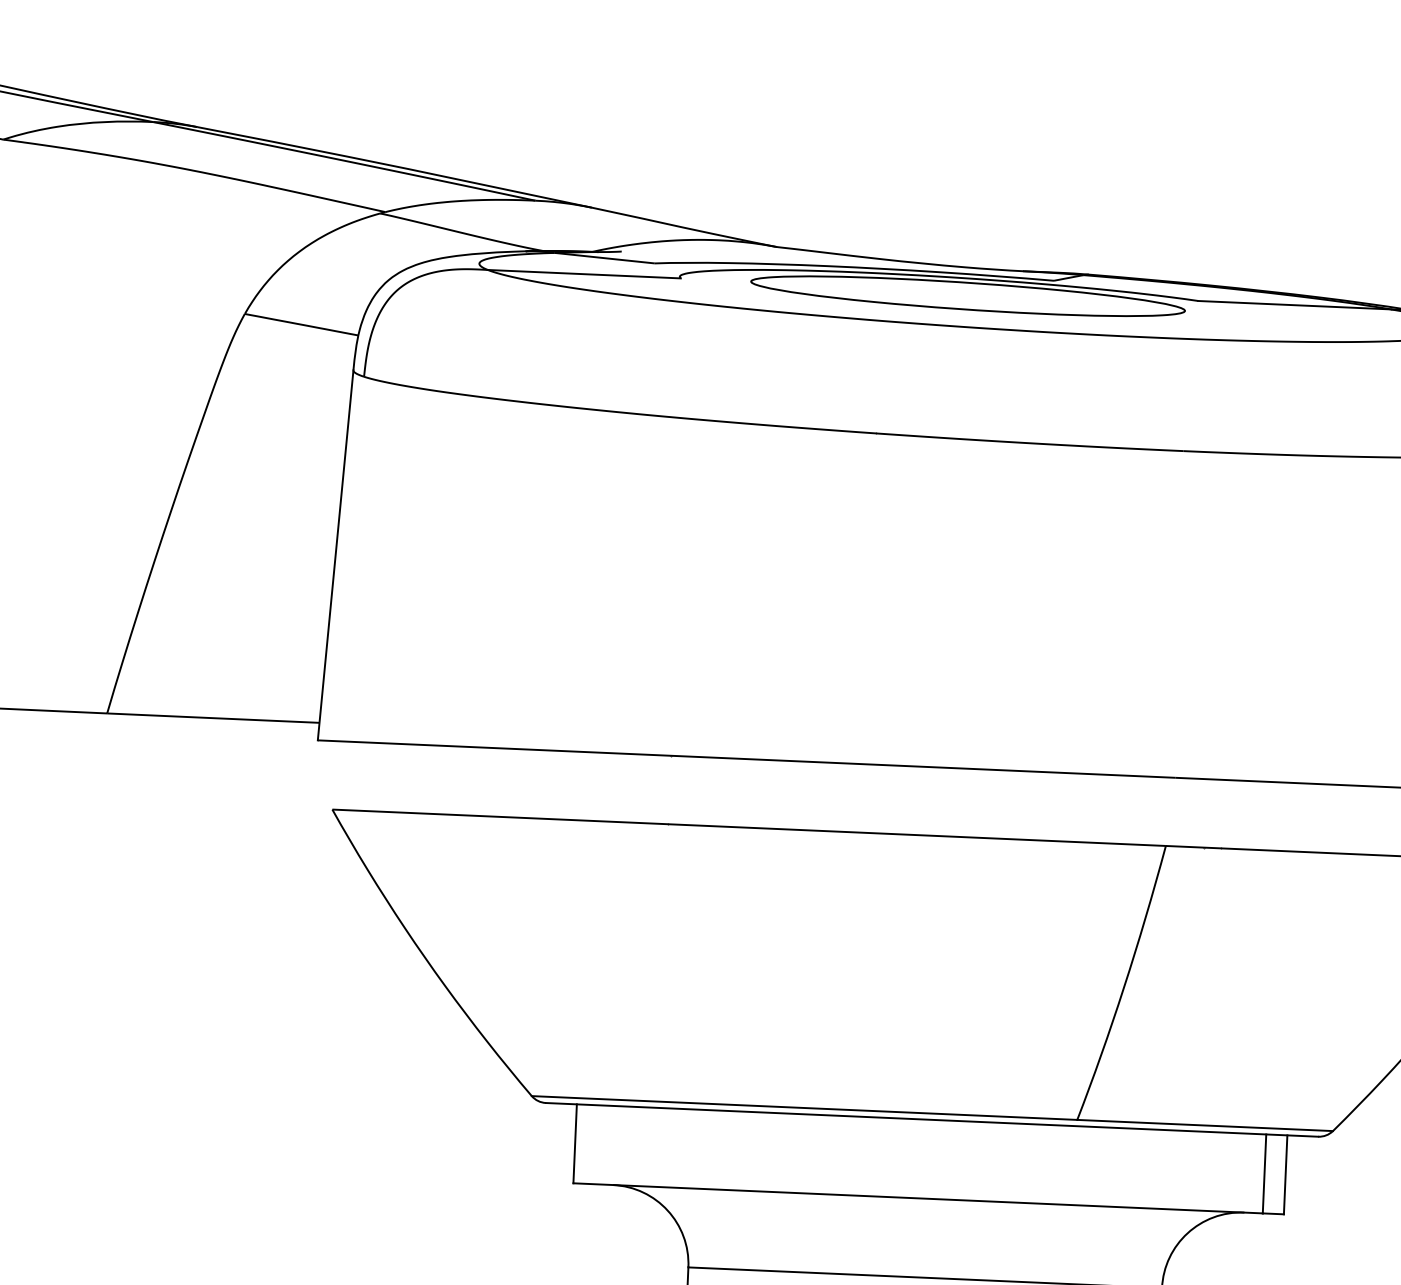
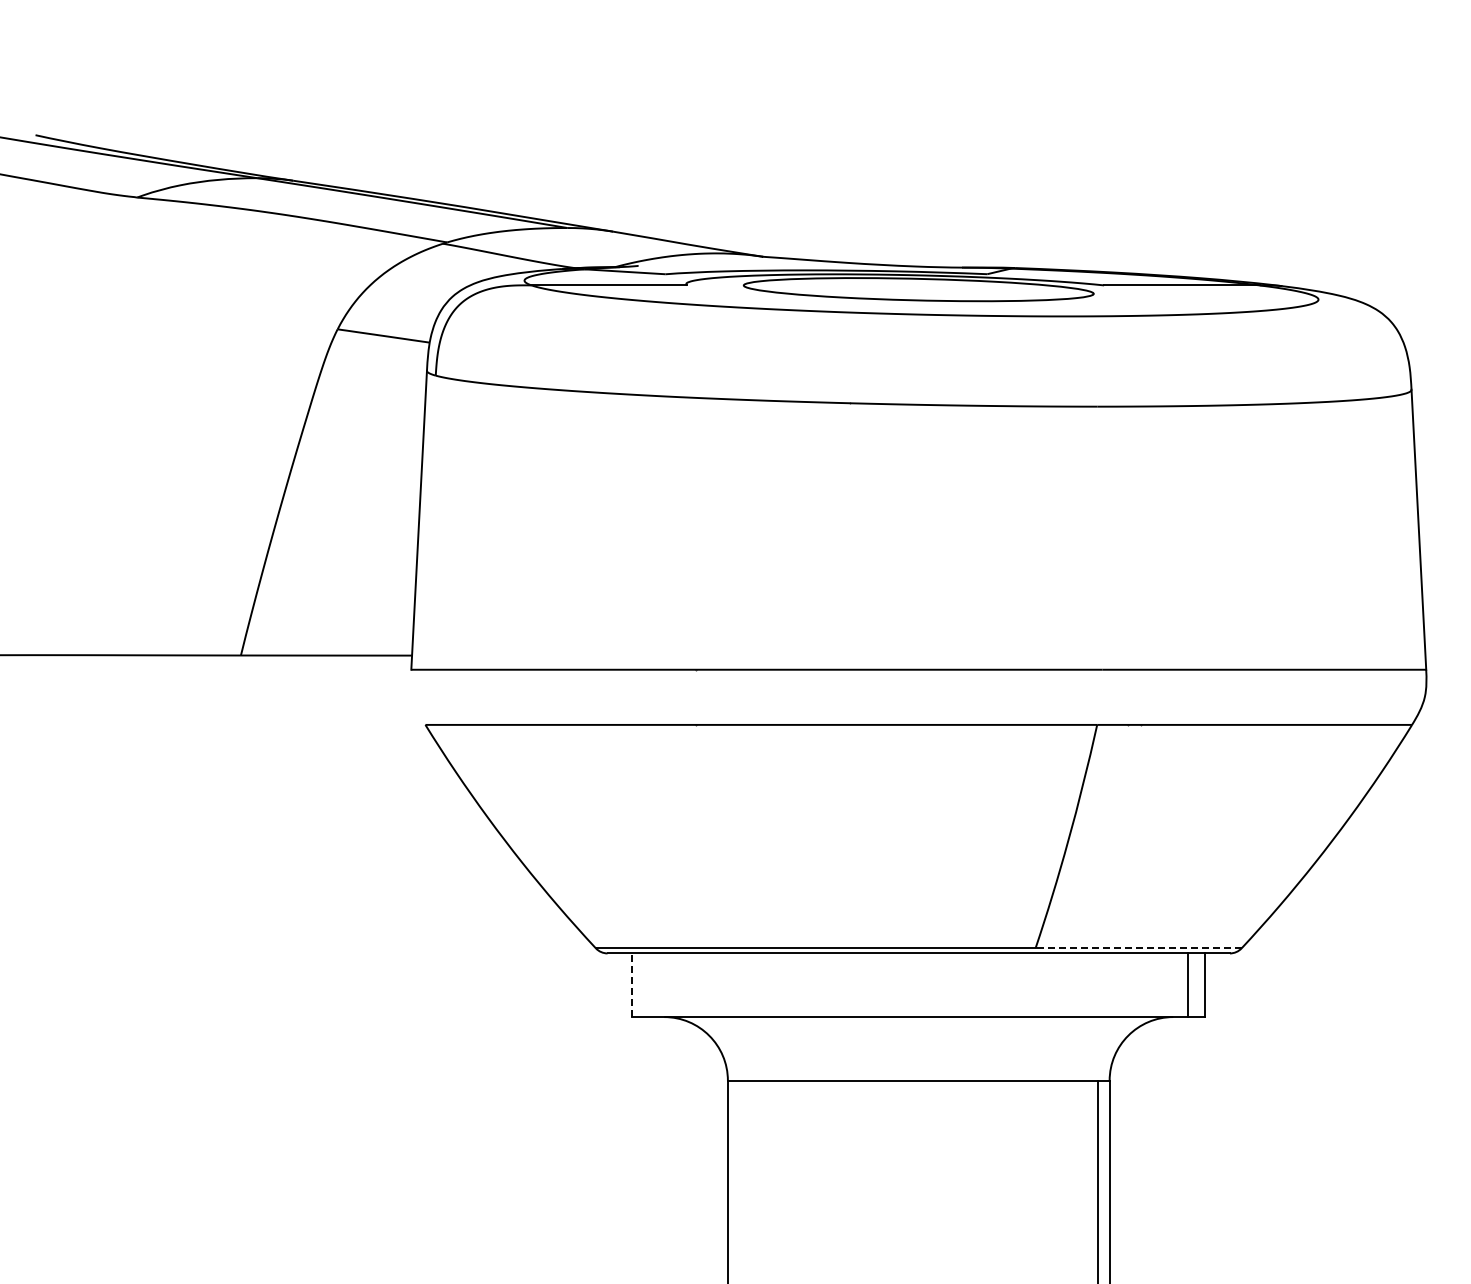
line: (1205, 1125) -> (1138, 948), solid -> dashed
line: (575, 1144) -> (632, 985), solid -> dashed

